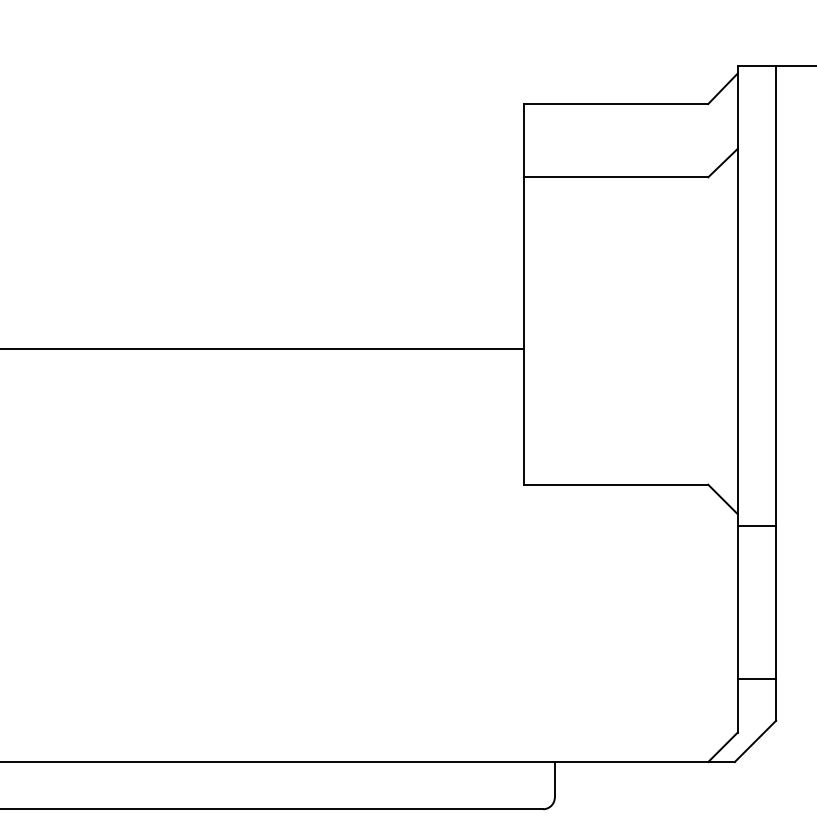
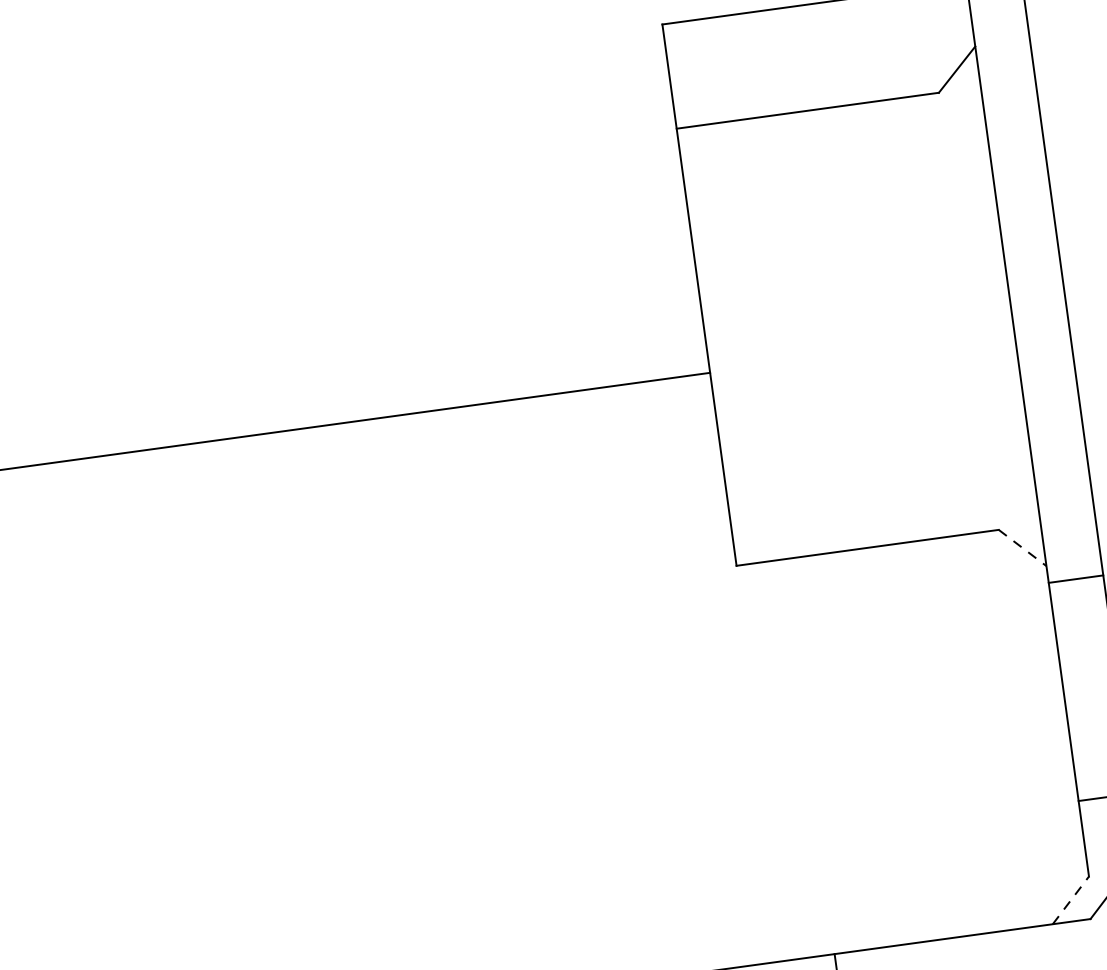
line: (723, 499) -> (1023, 547), solid -> dashed
line: (723, 747) -> (1071, 900), solid -> dashed

